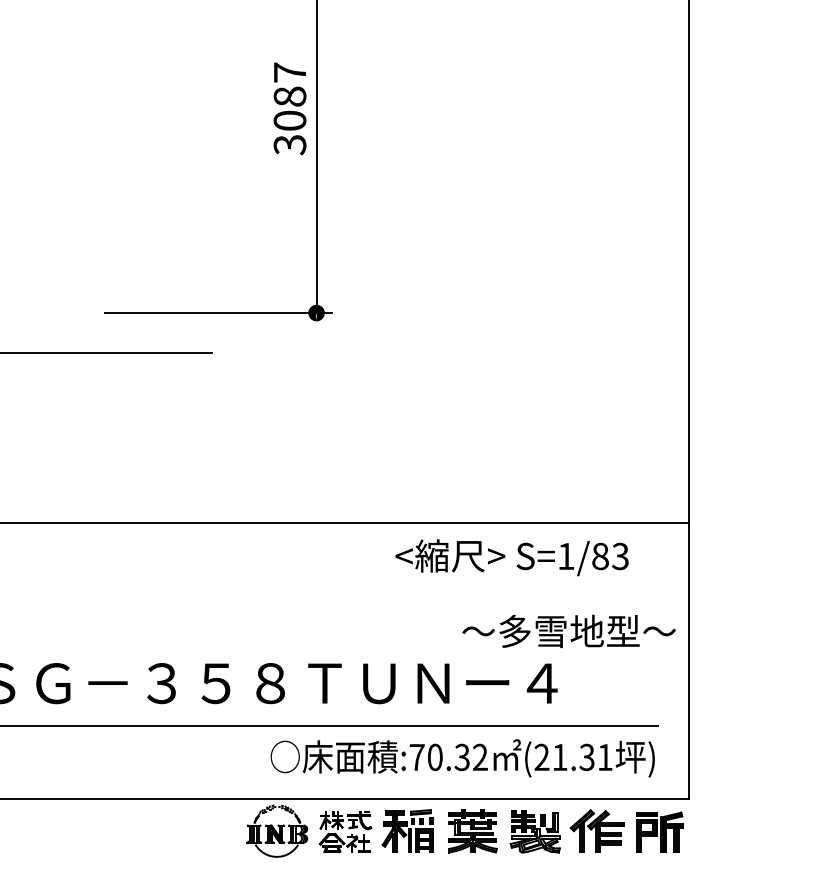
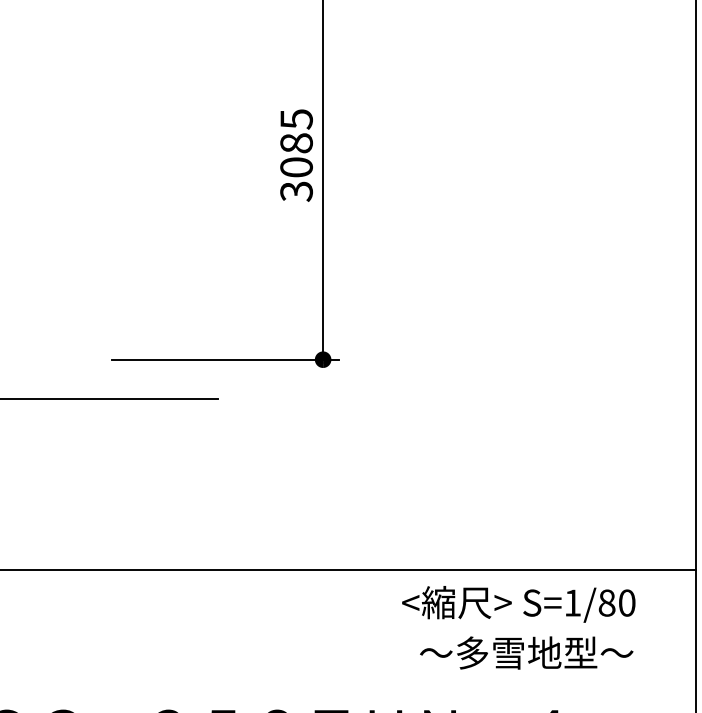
text: (290, 72) -> (297, 119), 3087 -> 3085
text: (620, 556) -> (627, 603), S=1/83 -> S=1/80
text: (568, 631) -> (526, 653), moved

